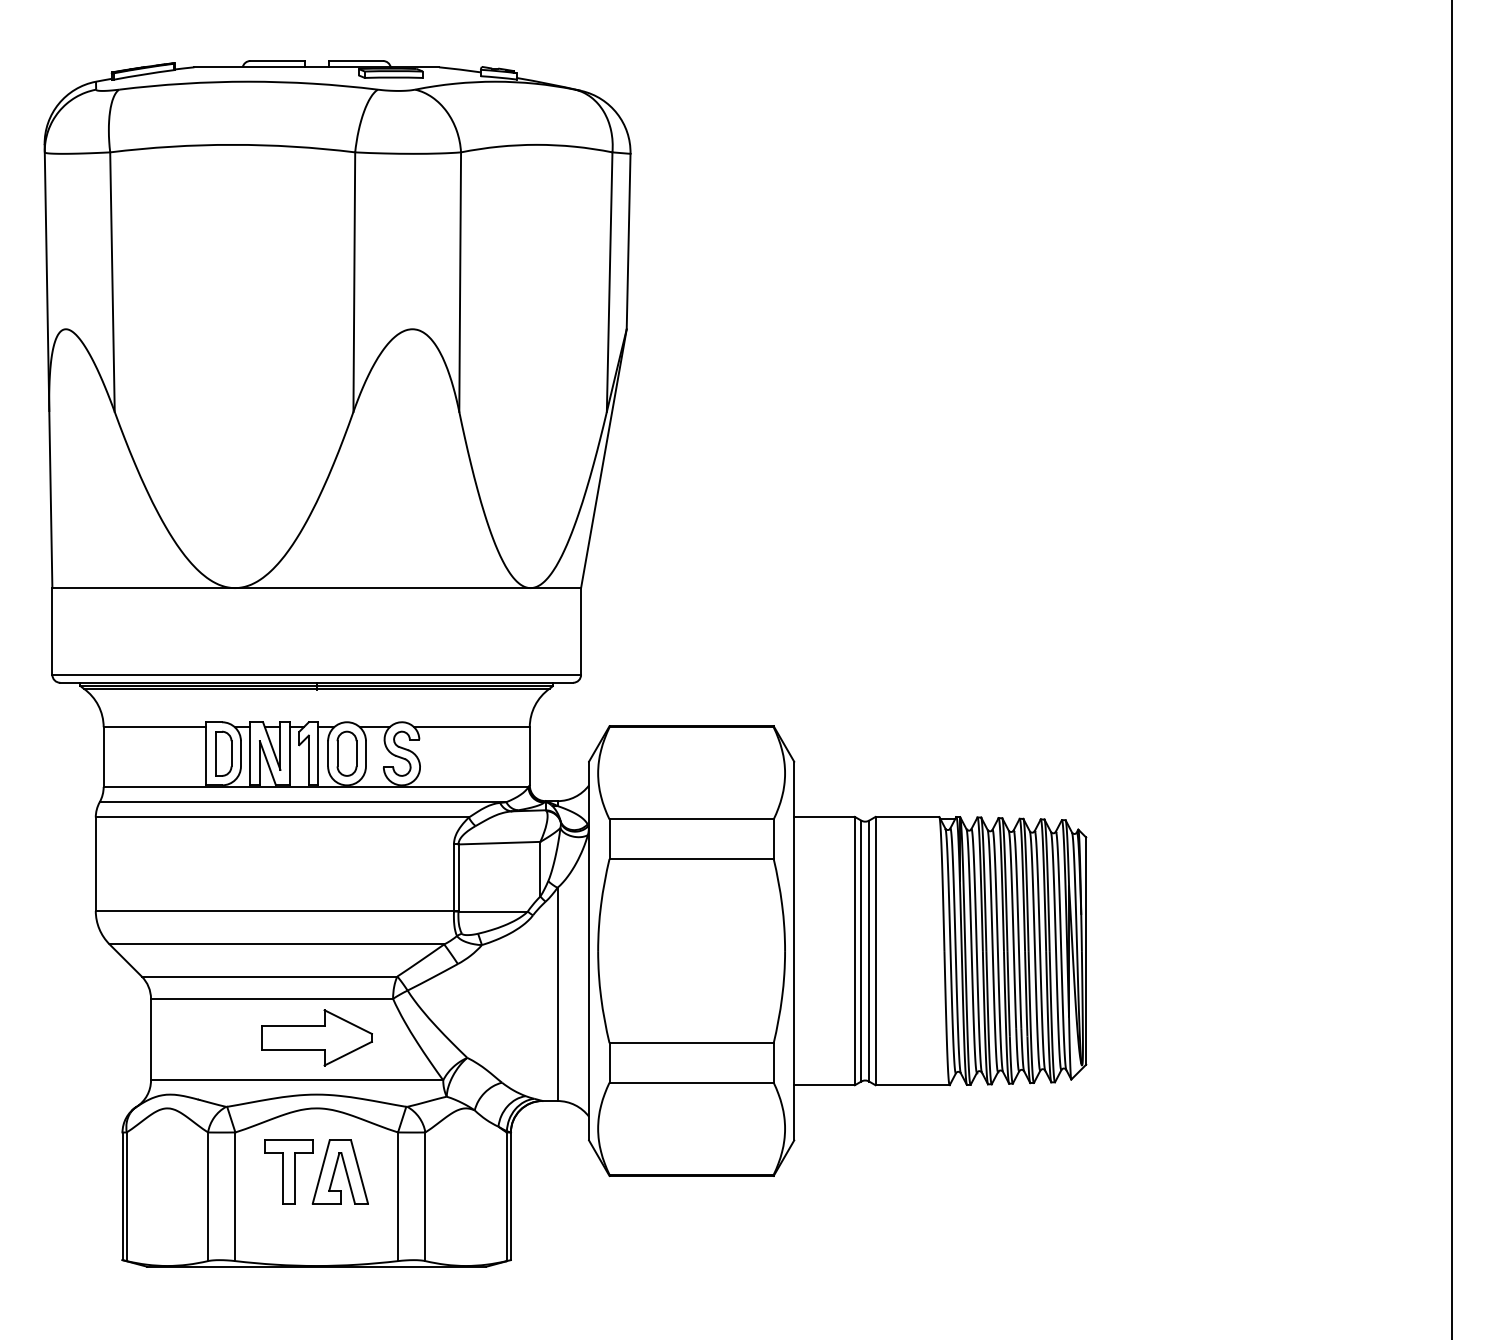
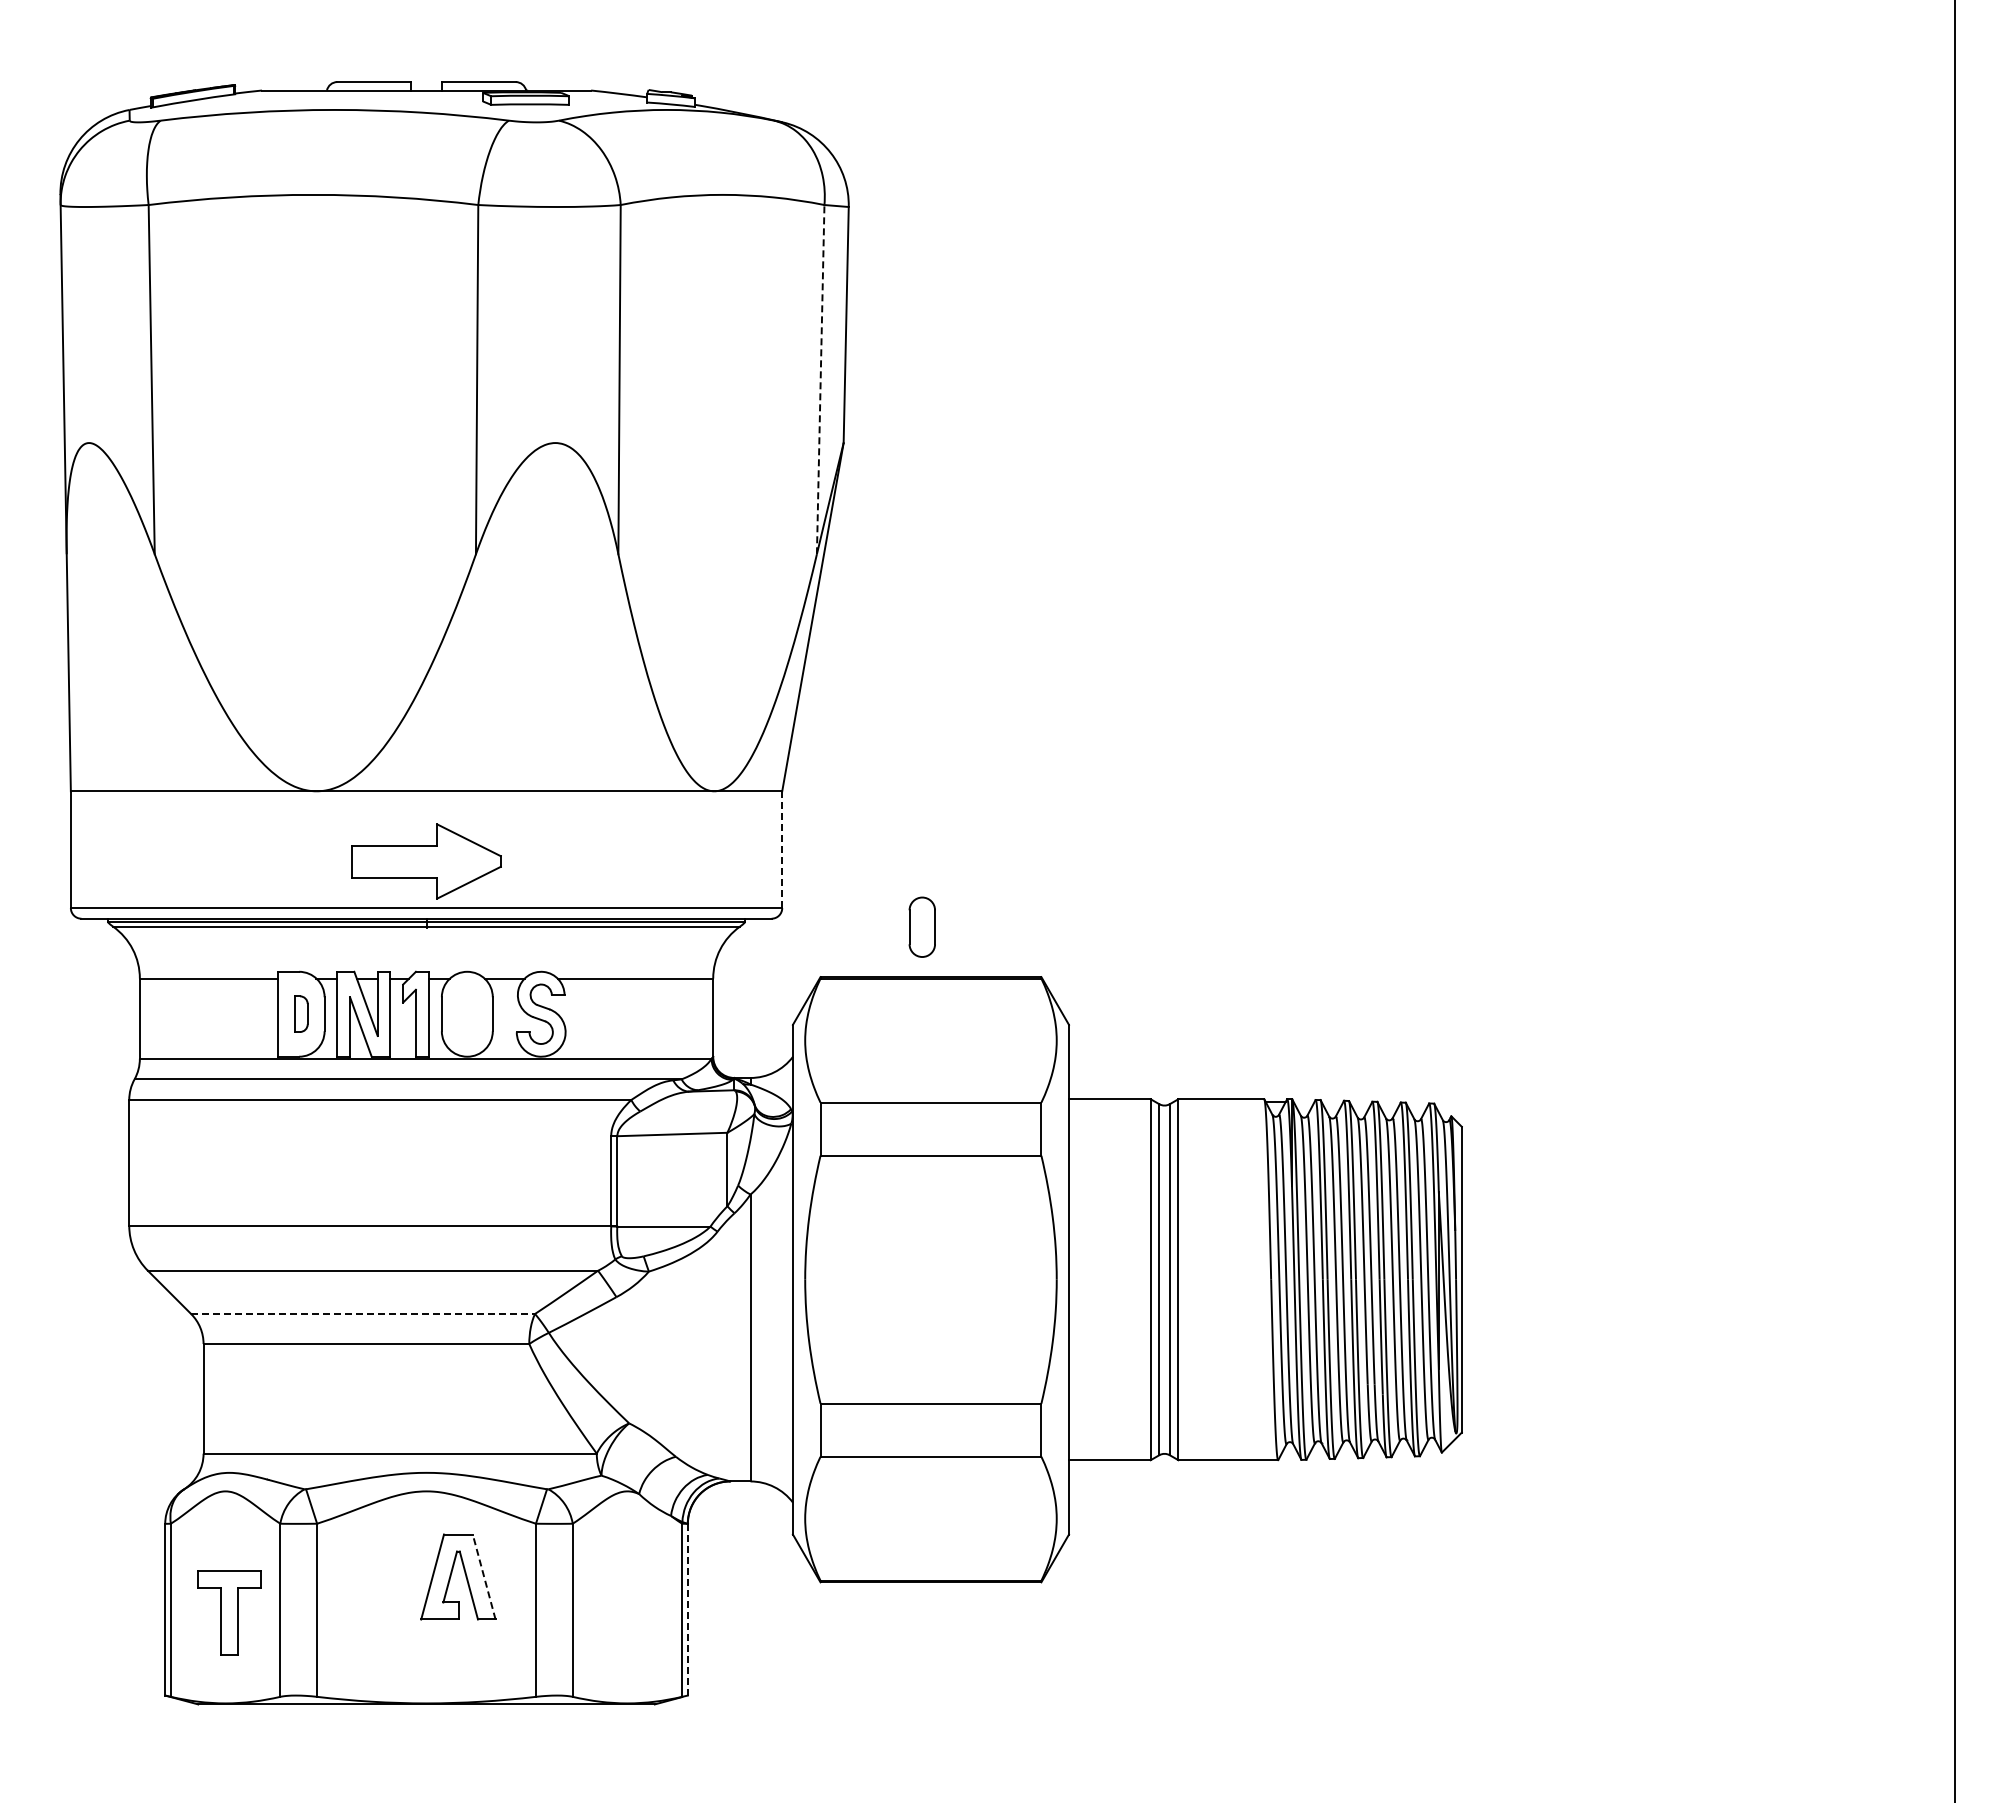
line: (609, 282) -> (820, 379), solid -> dashed
line: (581, 631) -> (782, 849), solid -> dashed
part: (223, 753) -> (301, 1013), size x0.6
part: (346, 753) -> (921, 926), moved
line: (269, 976) -> (363, 1313), solid -> dashed
part: (316, 1037) -> (426, 861), moved
part: (289, 1171) -> (229, 1612), moved
line: (359, 1172) -> (484, 1577), solid -> dashed
line: (510, 1196) -> (687, 1609), solid -> dashed

